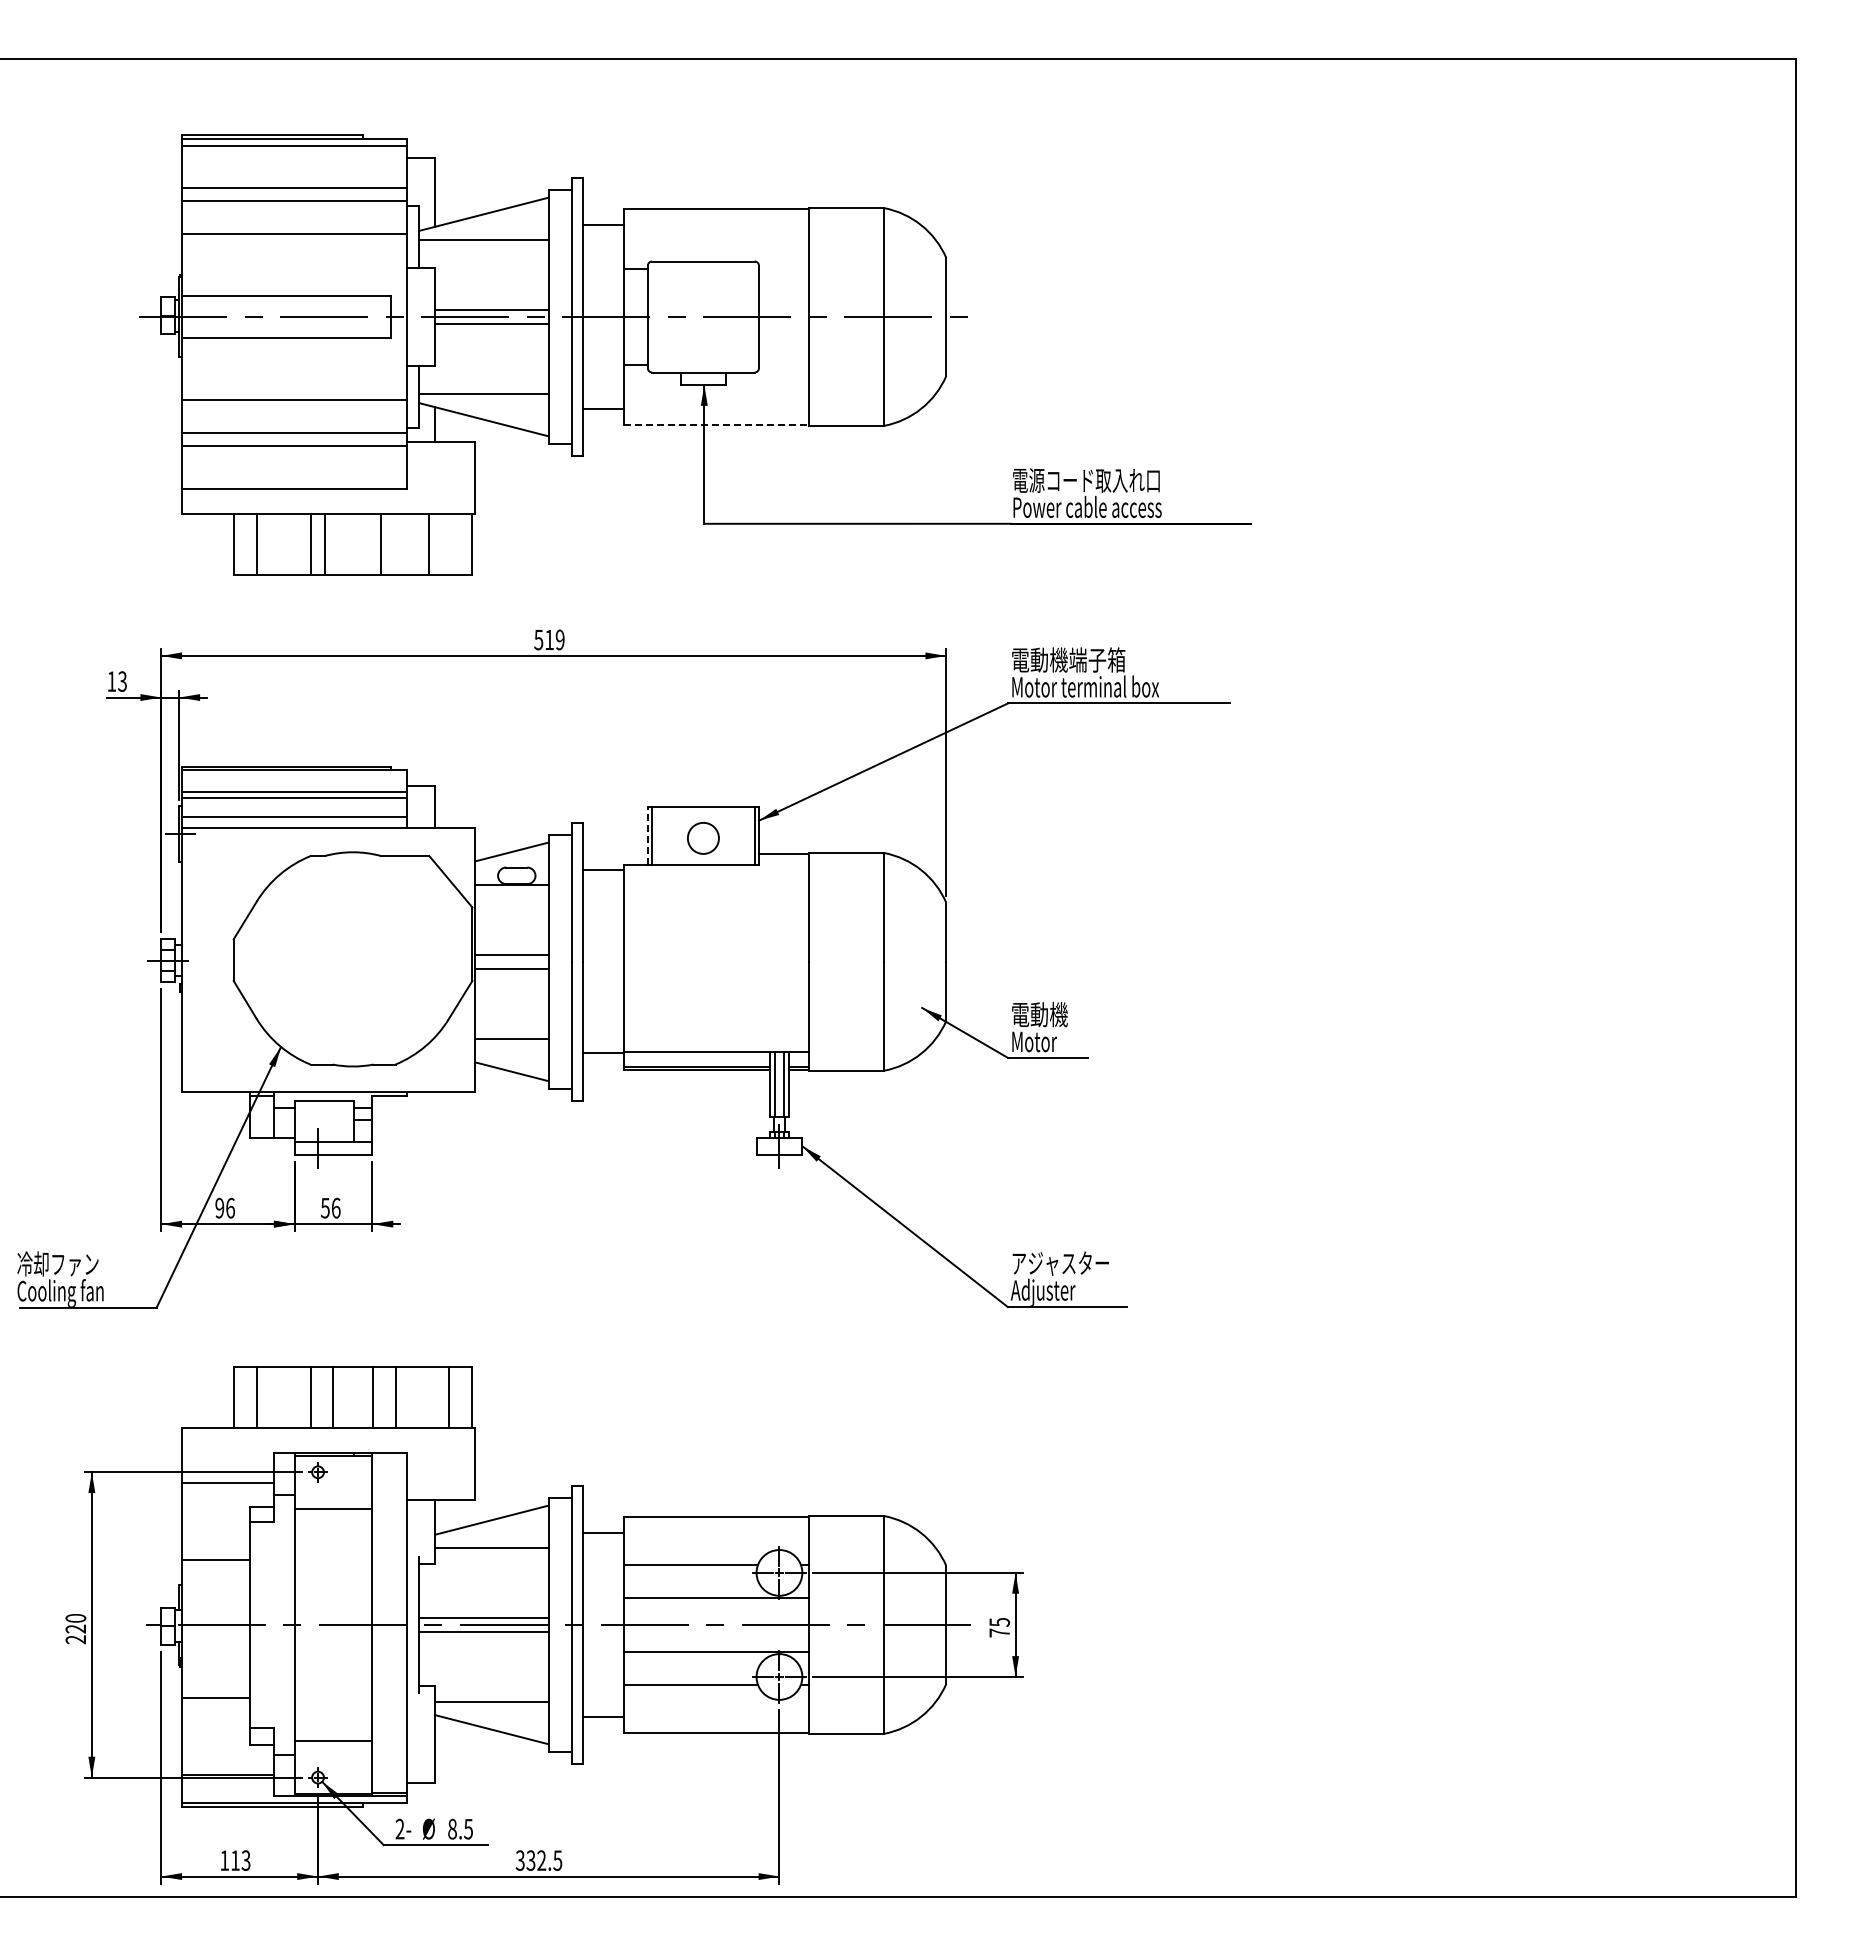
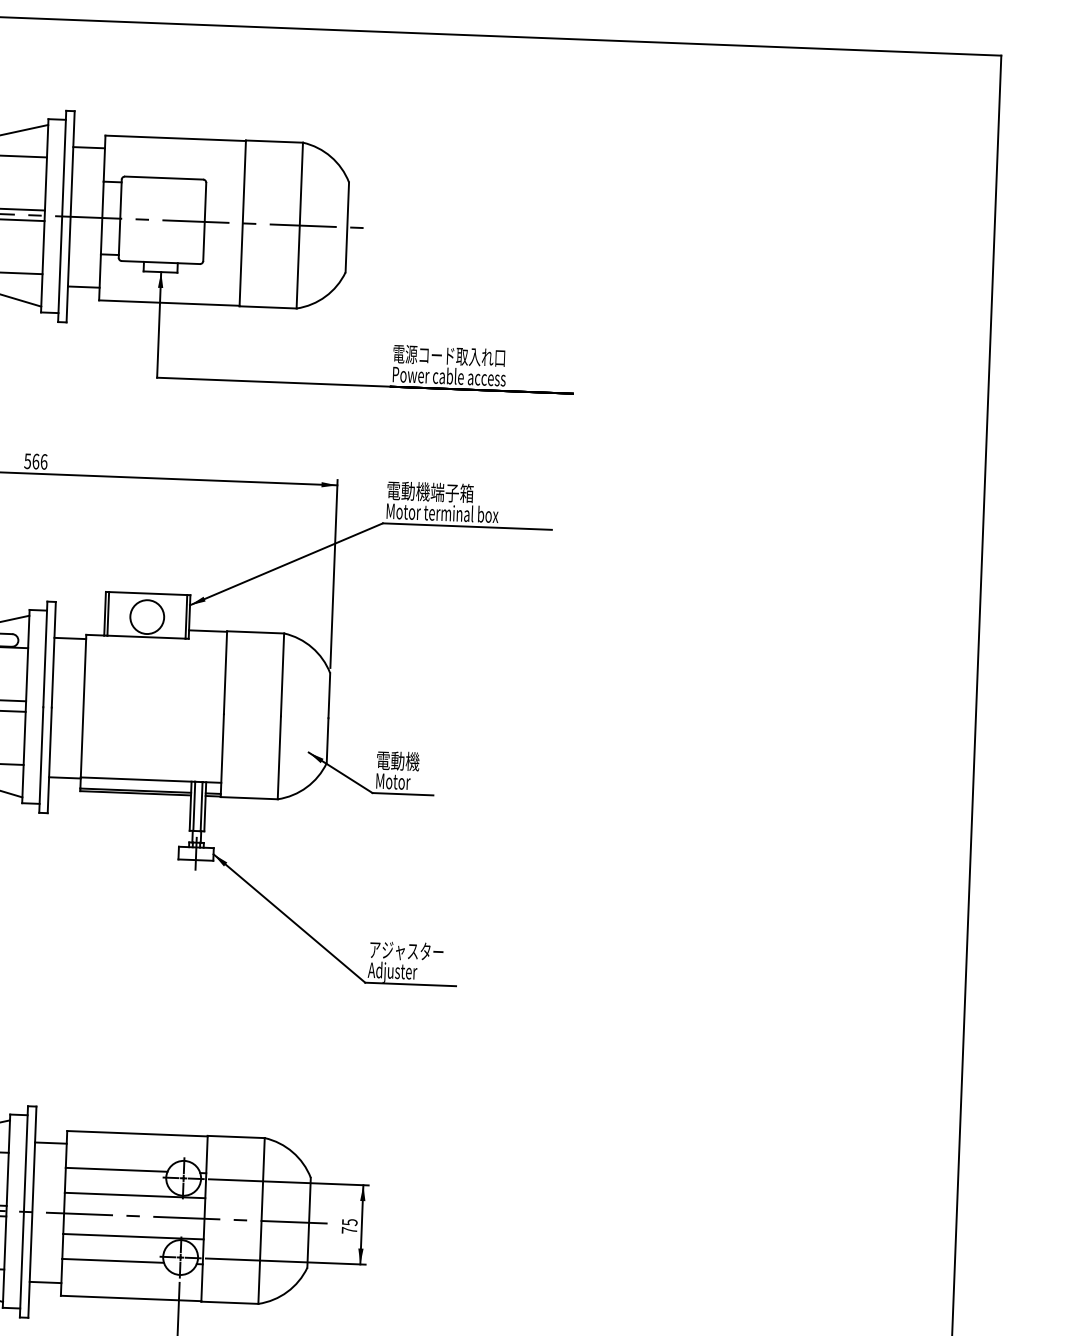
line: (717, 425) -> (170, 303), dashed -> solid
text: (554, 639) -> (39, 461), 519 -> 566
line: (647, 836) -> (104, 614), dashed -> solid
circle: (703, 838) -> (147, 617), size x1.43

